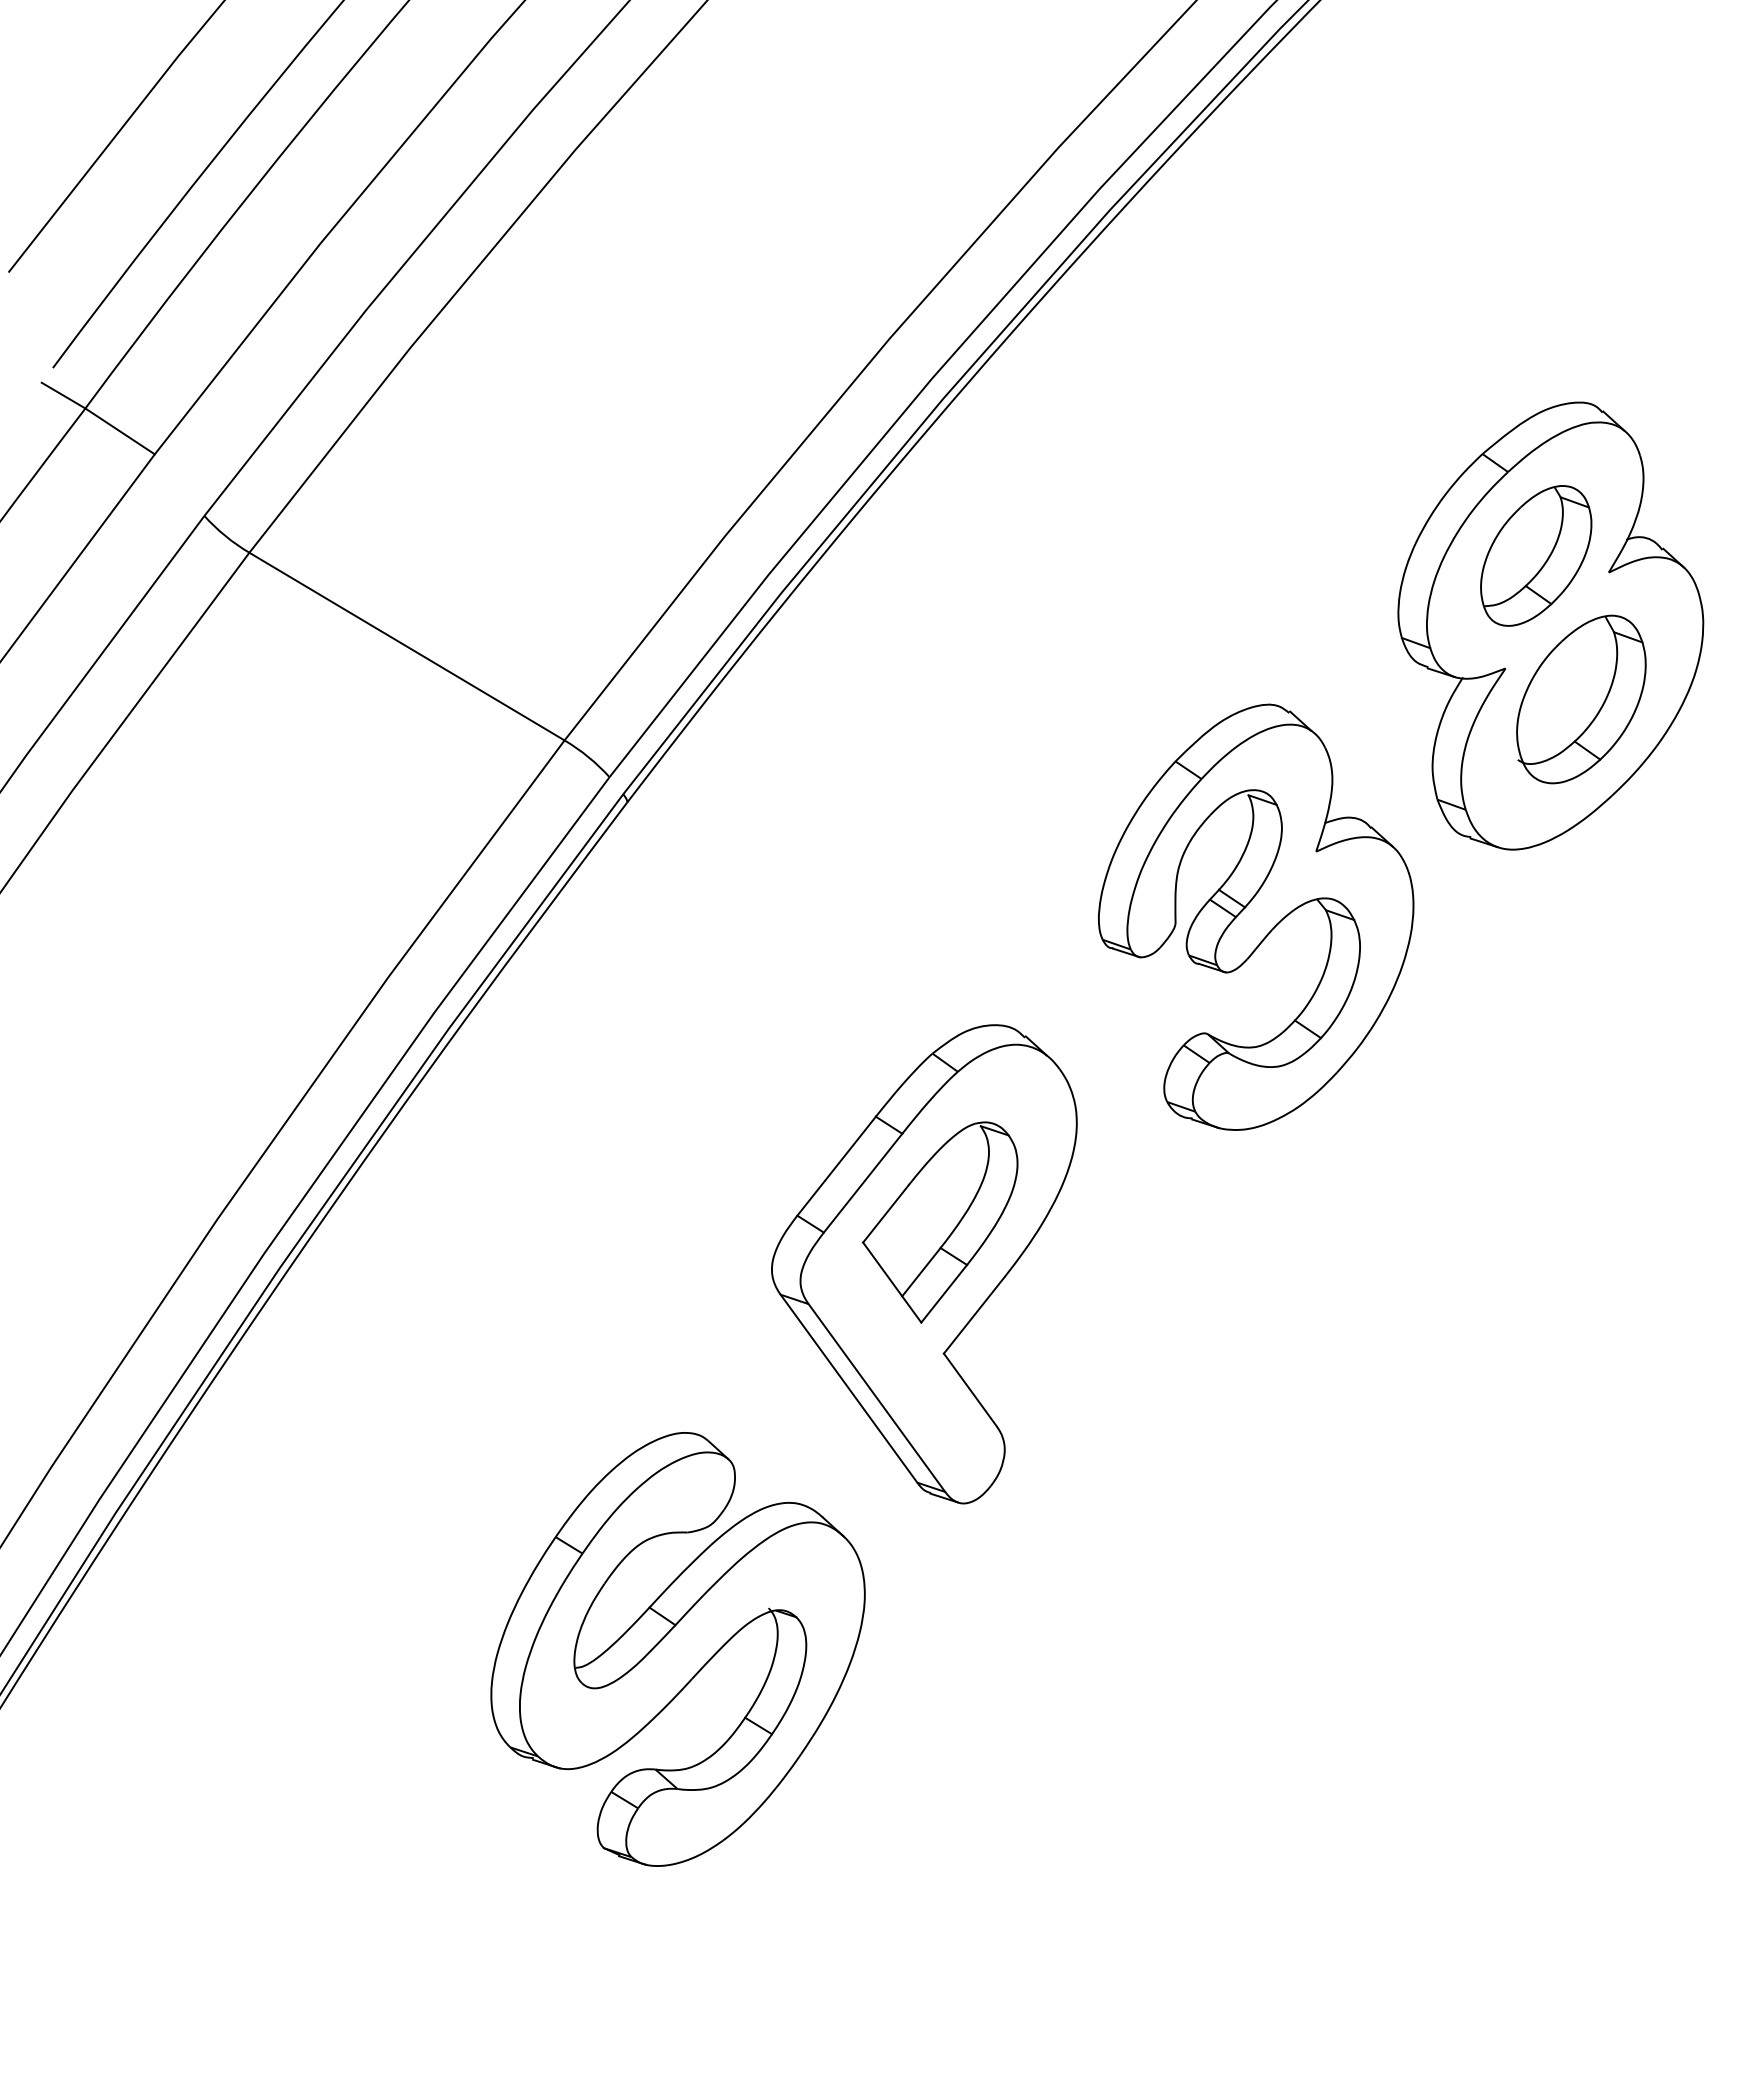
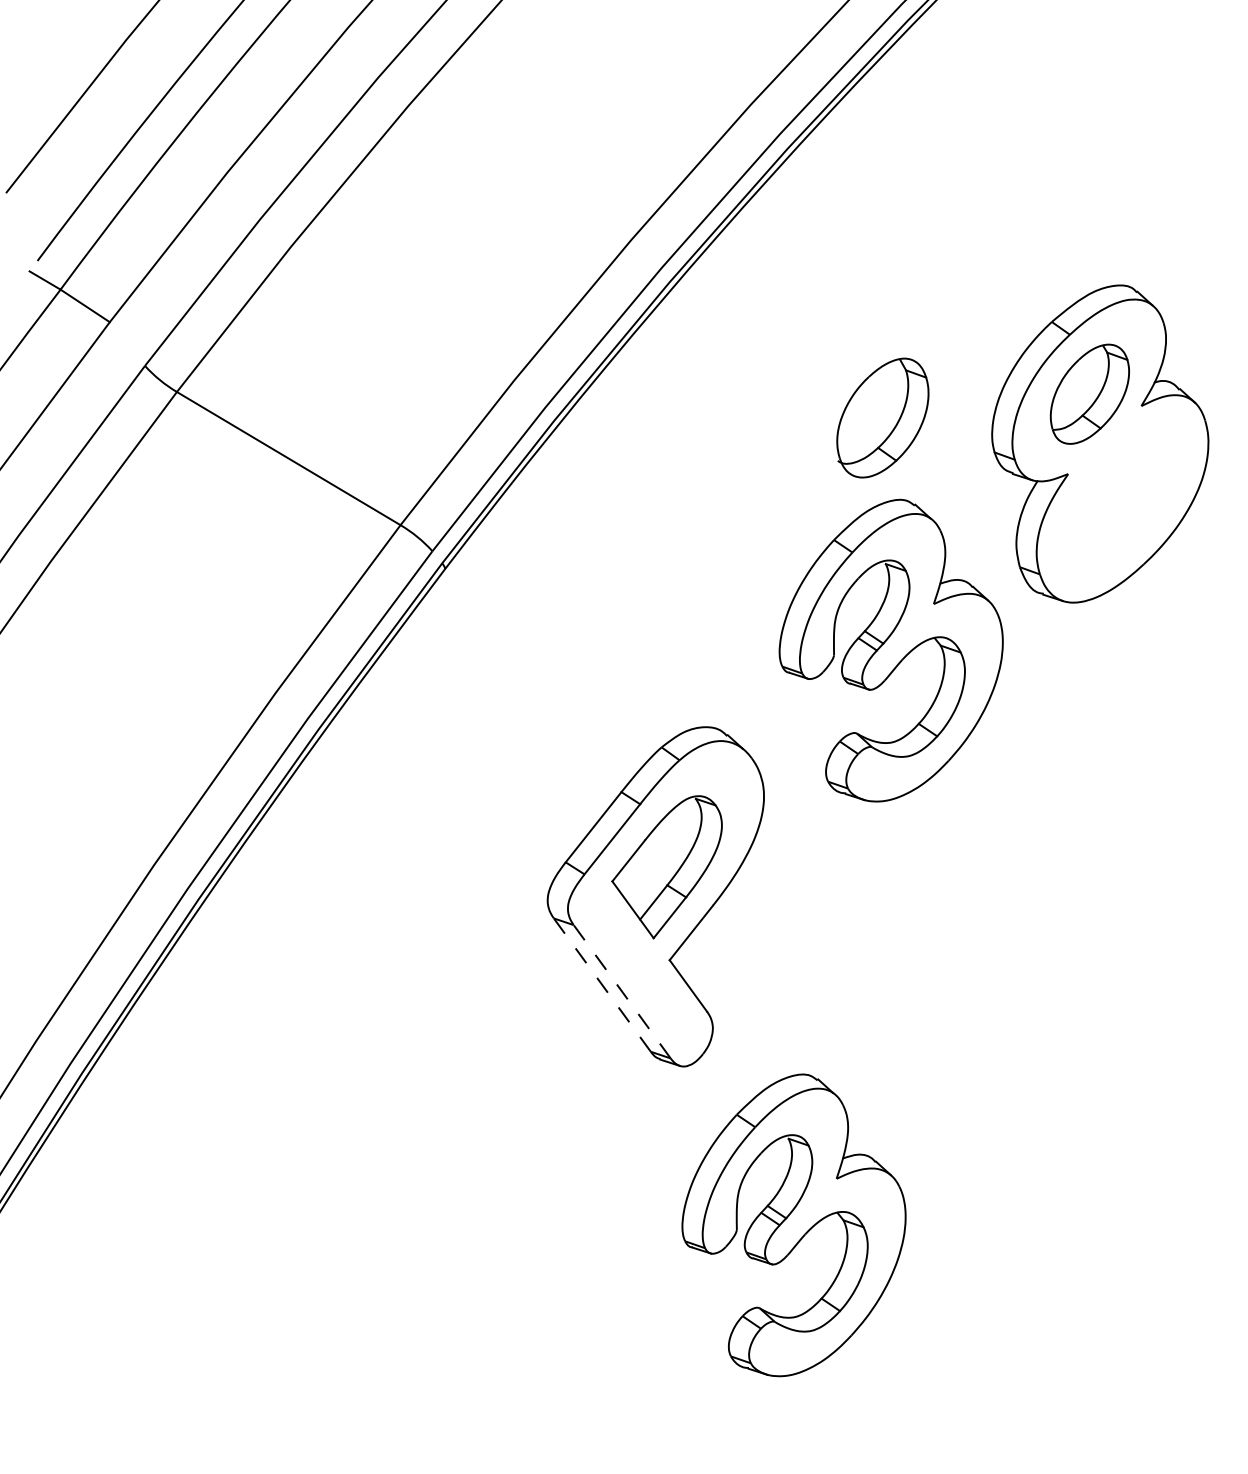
part: (1581, 699) -> (882, 418), moved
line: (848, 1388) -> (602, 984), solid -> dashed
line: (876, 1397) -> (621, 991), solid -> dashed
part: (677, 1649) -> (480, 1170), removed
part: (1119, 1726) -> (794, 1224), added

